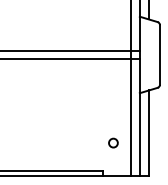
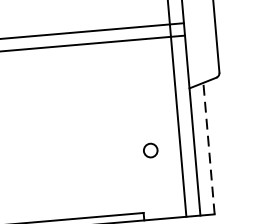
line: (149, 133) -> (209, 149), solid -> dashed
circle: (113, 142) -> (150, 149), moved

